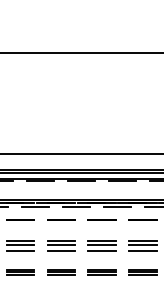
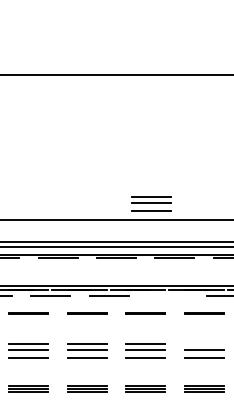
part: (106, 142) -> (151, 203), added
line: (117, 207) -> (167, 295), removed
line: (142, 240) -> (203, 343), removed

